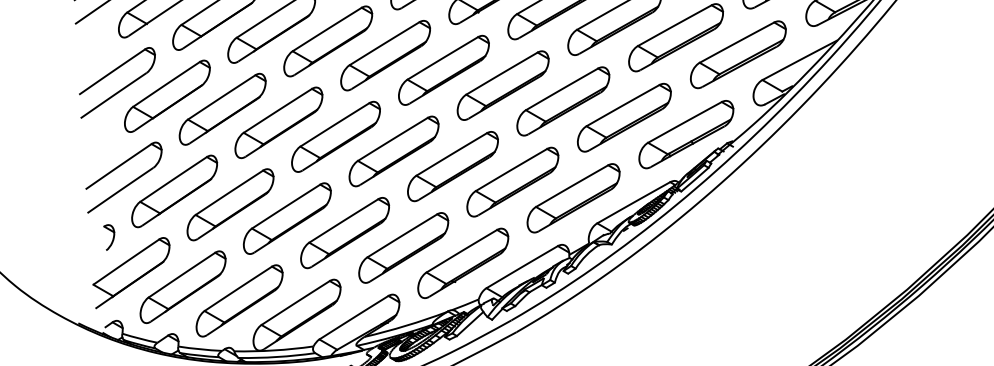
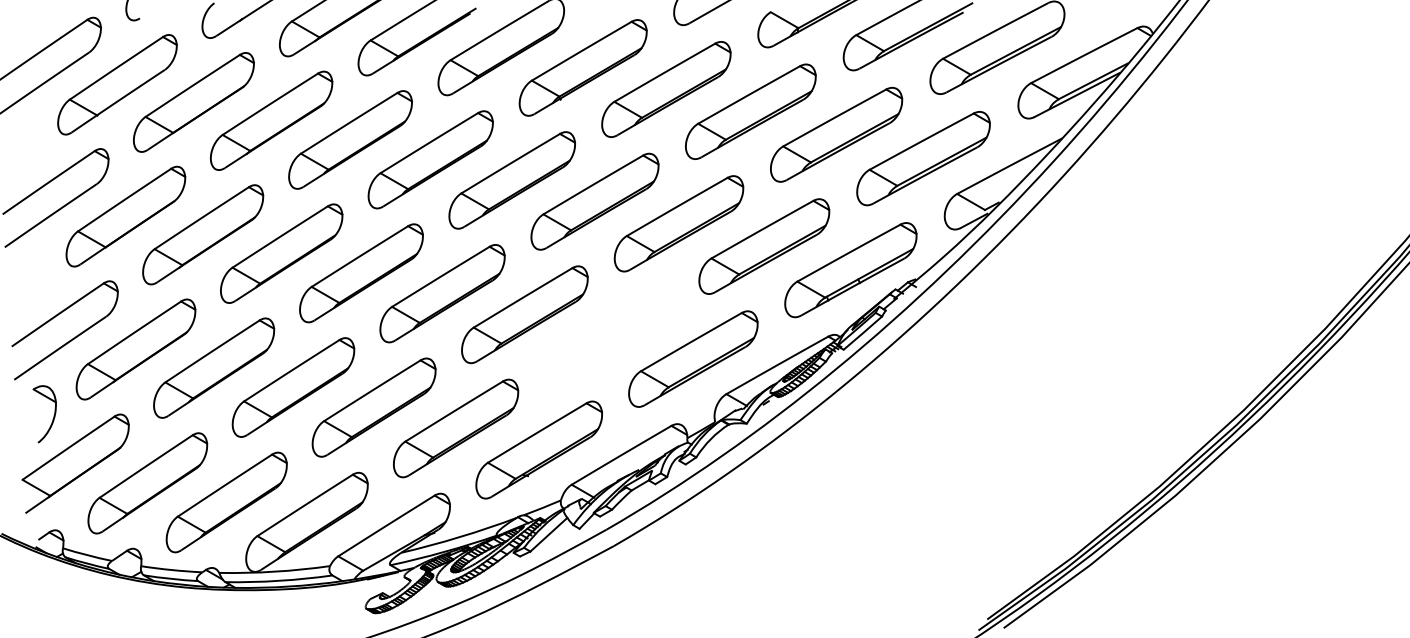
part: (512, 182) -> (608, 336), removed
part: (109, 237) -> (44, 413), size x1.6

